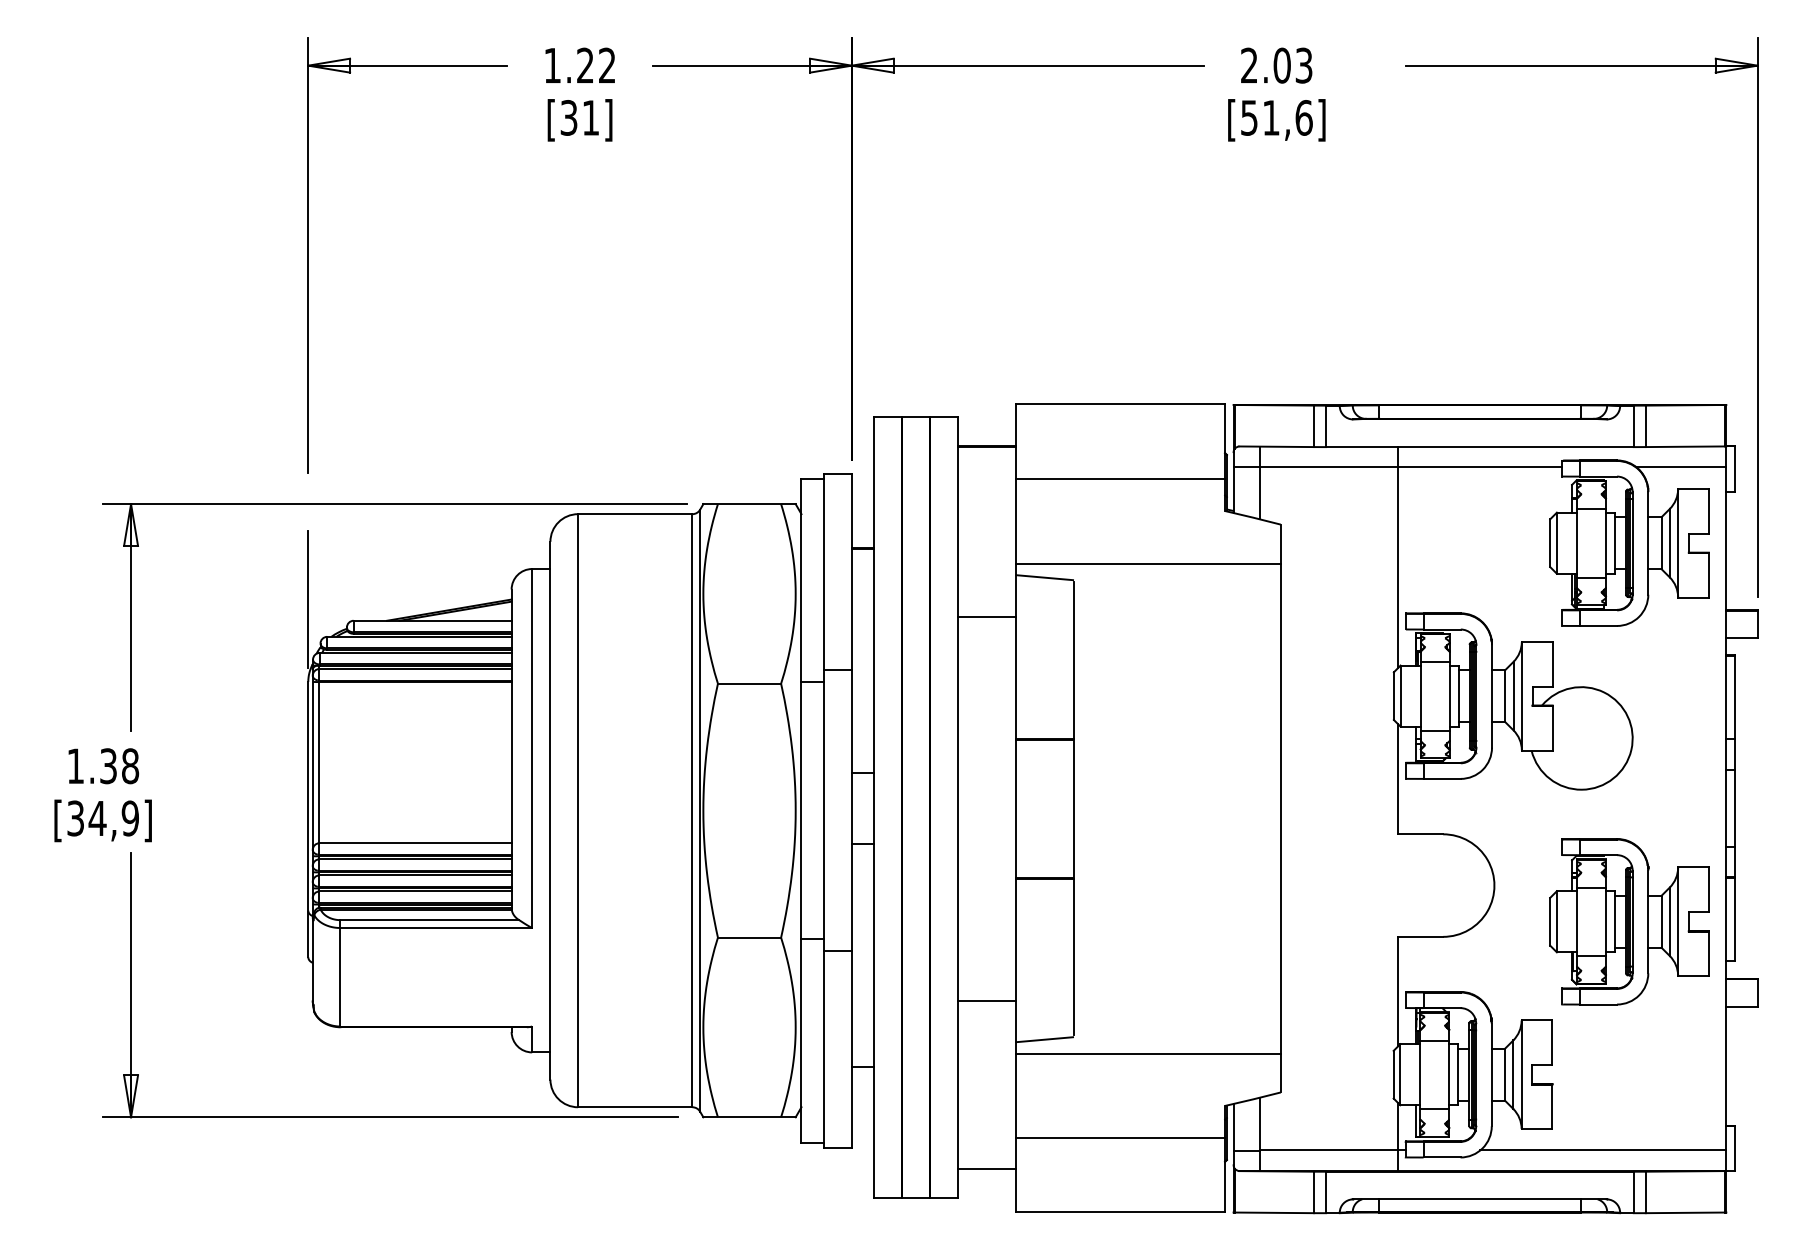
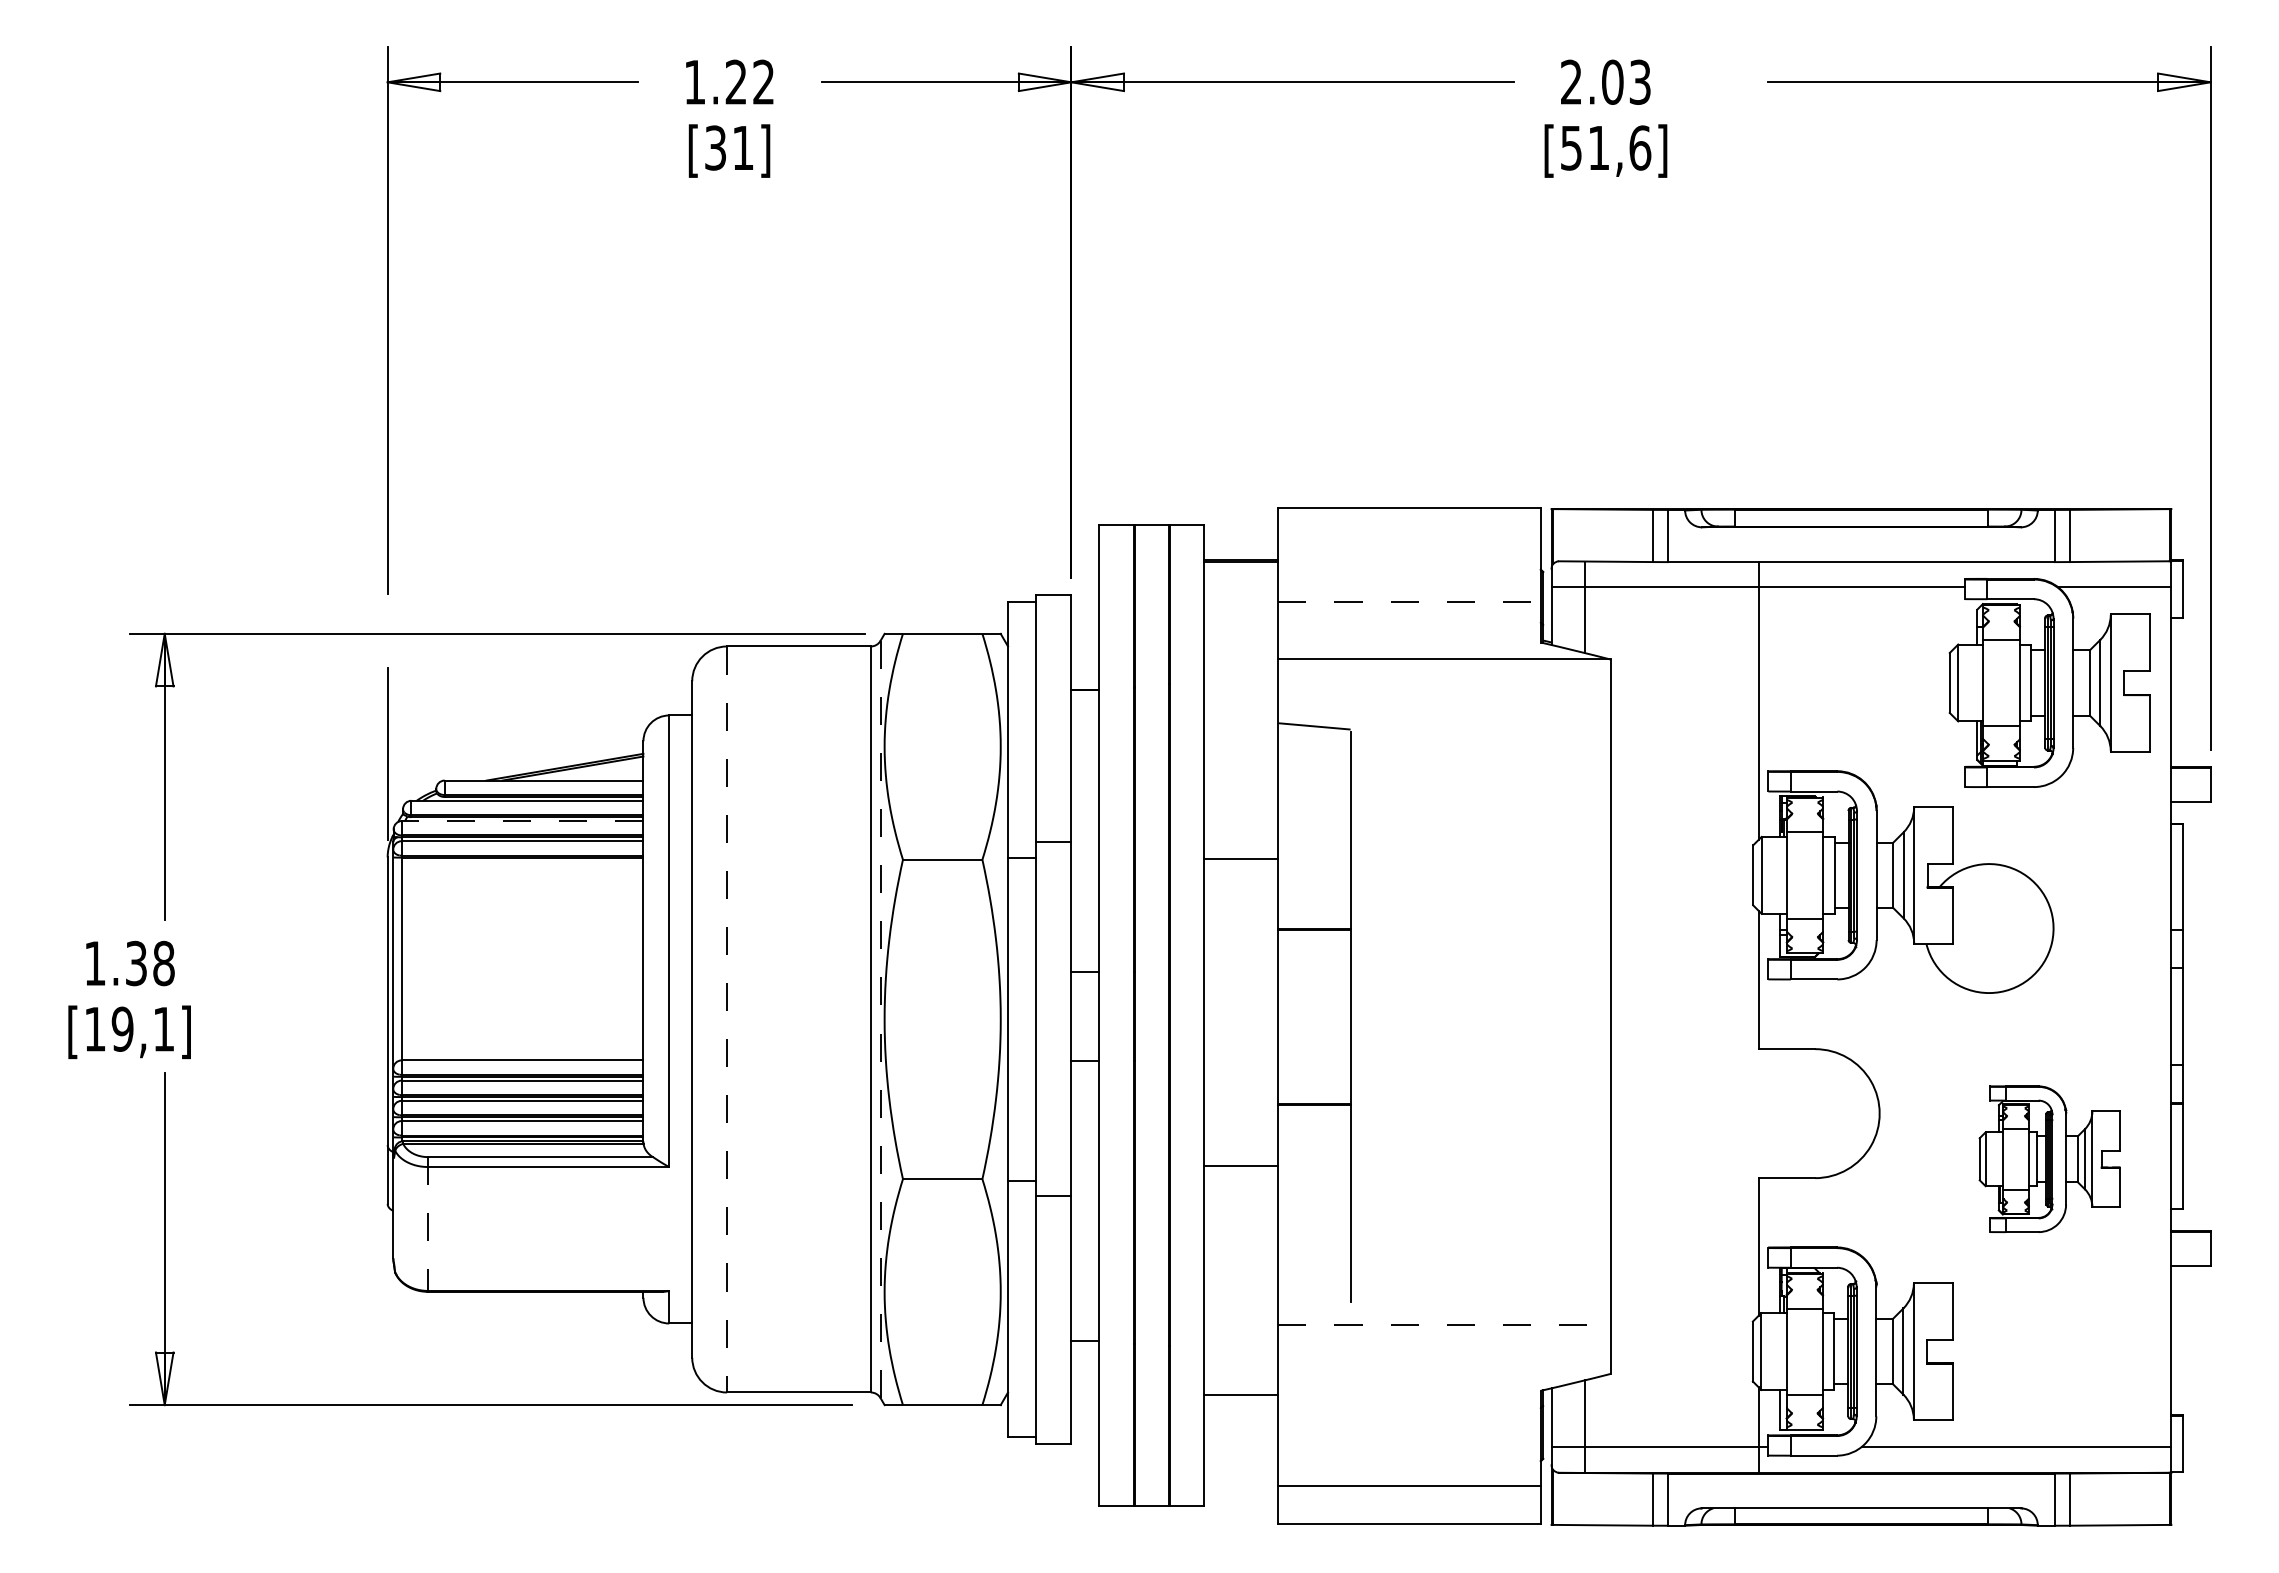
line: (1121, 479) -> (1410, 602), solid -> dashed
line: (1148, 563) -> (1444, 658), moved
line: (987, 617) -> (1241, 859), moved
line: (415, 653) -> (522, 821), solid -> dashed
line: (578, 810) -> (727, 1019), solid -> dashed
line: (700, 810) -> (880, 1019), solid -> dashed
text: (103, 817) -> (129, 1028), [34,9] -> [19,1]
part: (1629, 922) -> (2049, 1159), size x0.7
line: (340, 973) -> (428, 1224), solid -> dashed
line: (987, 1000) -> (1241, 1166), moved
line: (1044, 1039) -> (1313, 1307), removed
line: (1149, 1054) -> (1445, 1325), solid -> dashed
line: (1120, 1137) -> (1409, 1485), moved
line: (987, 1169) -> (1241, 1394), moved

